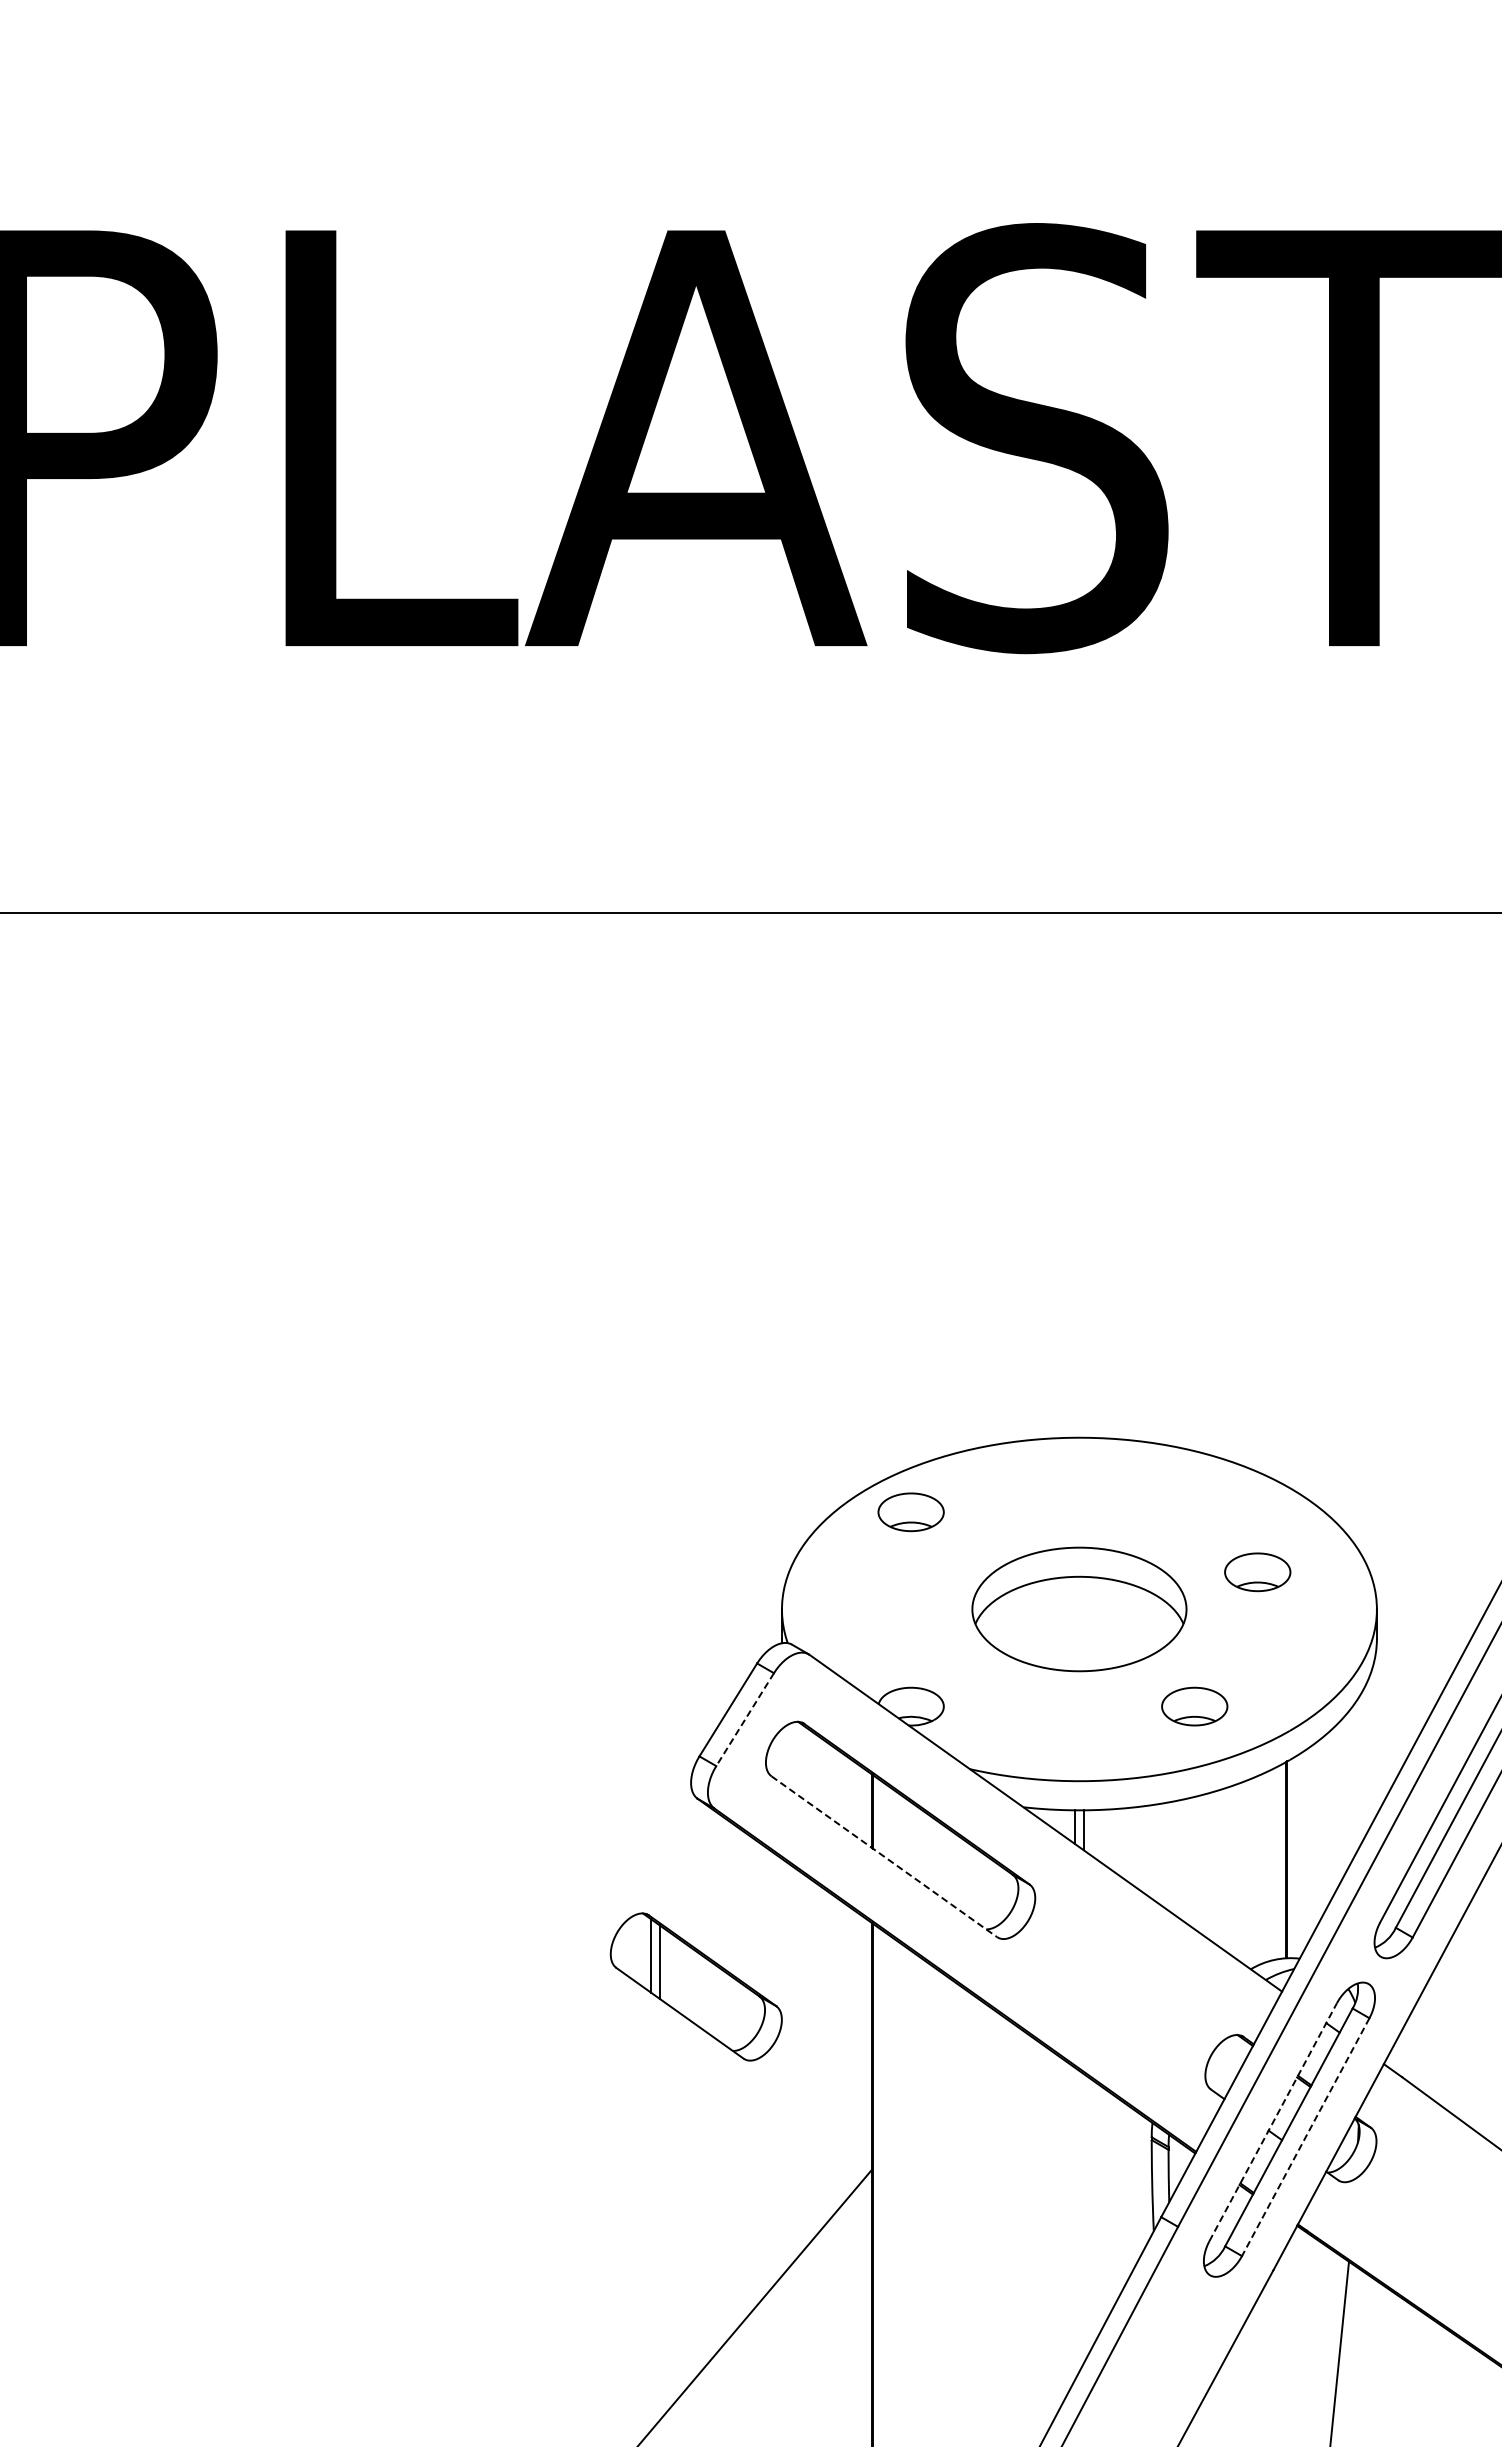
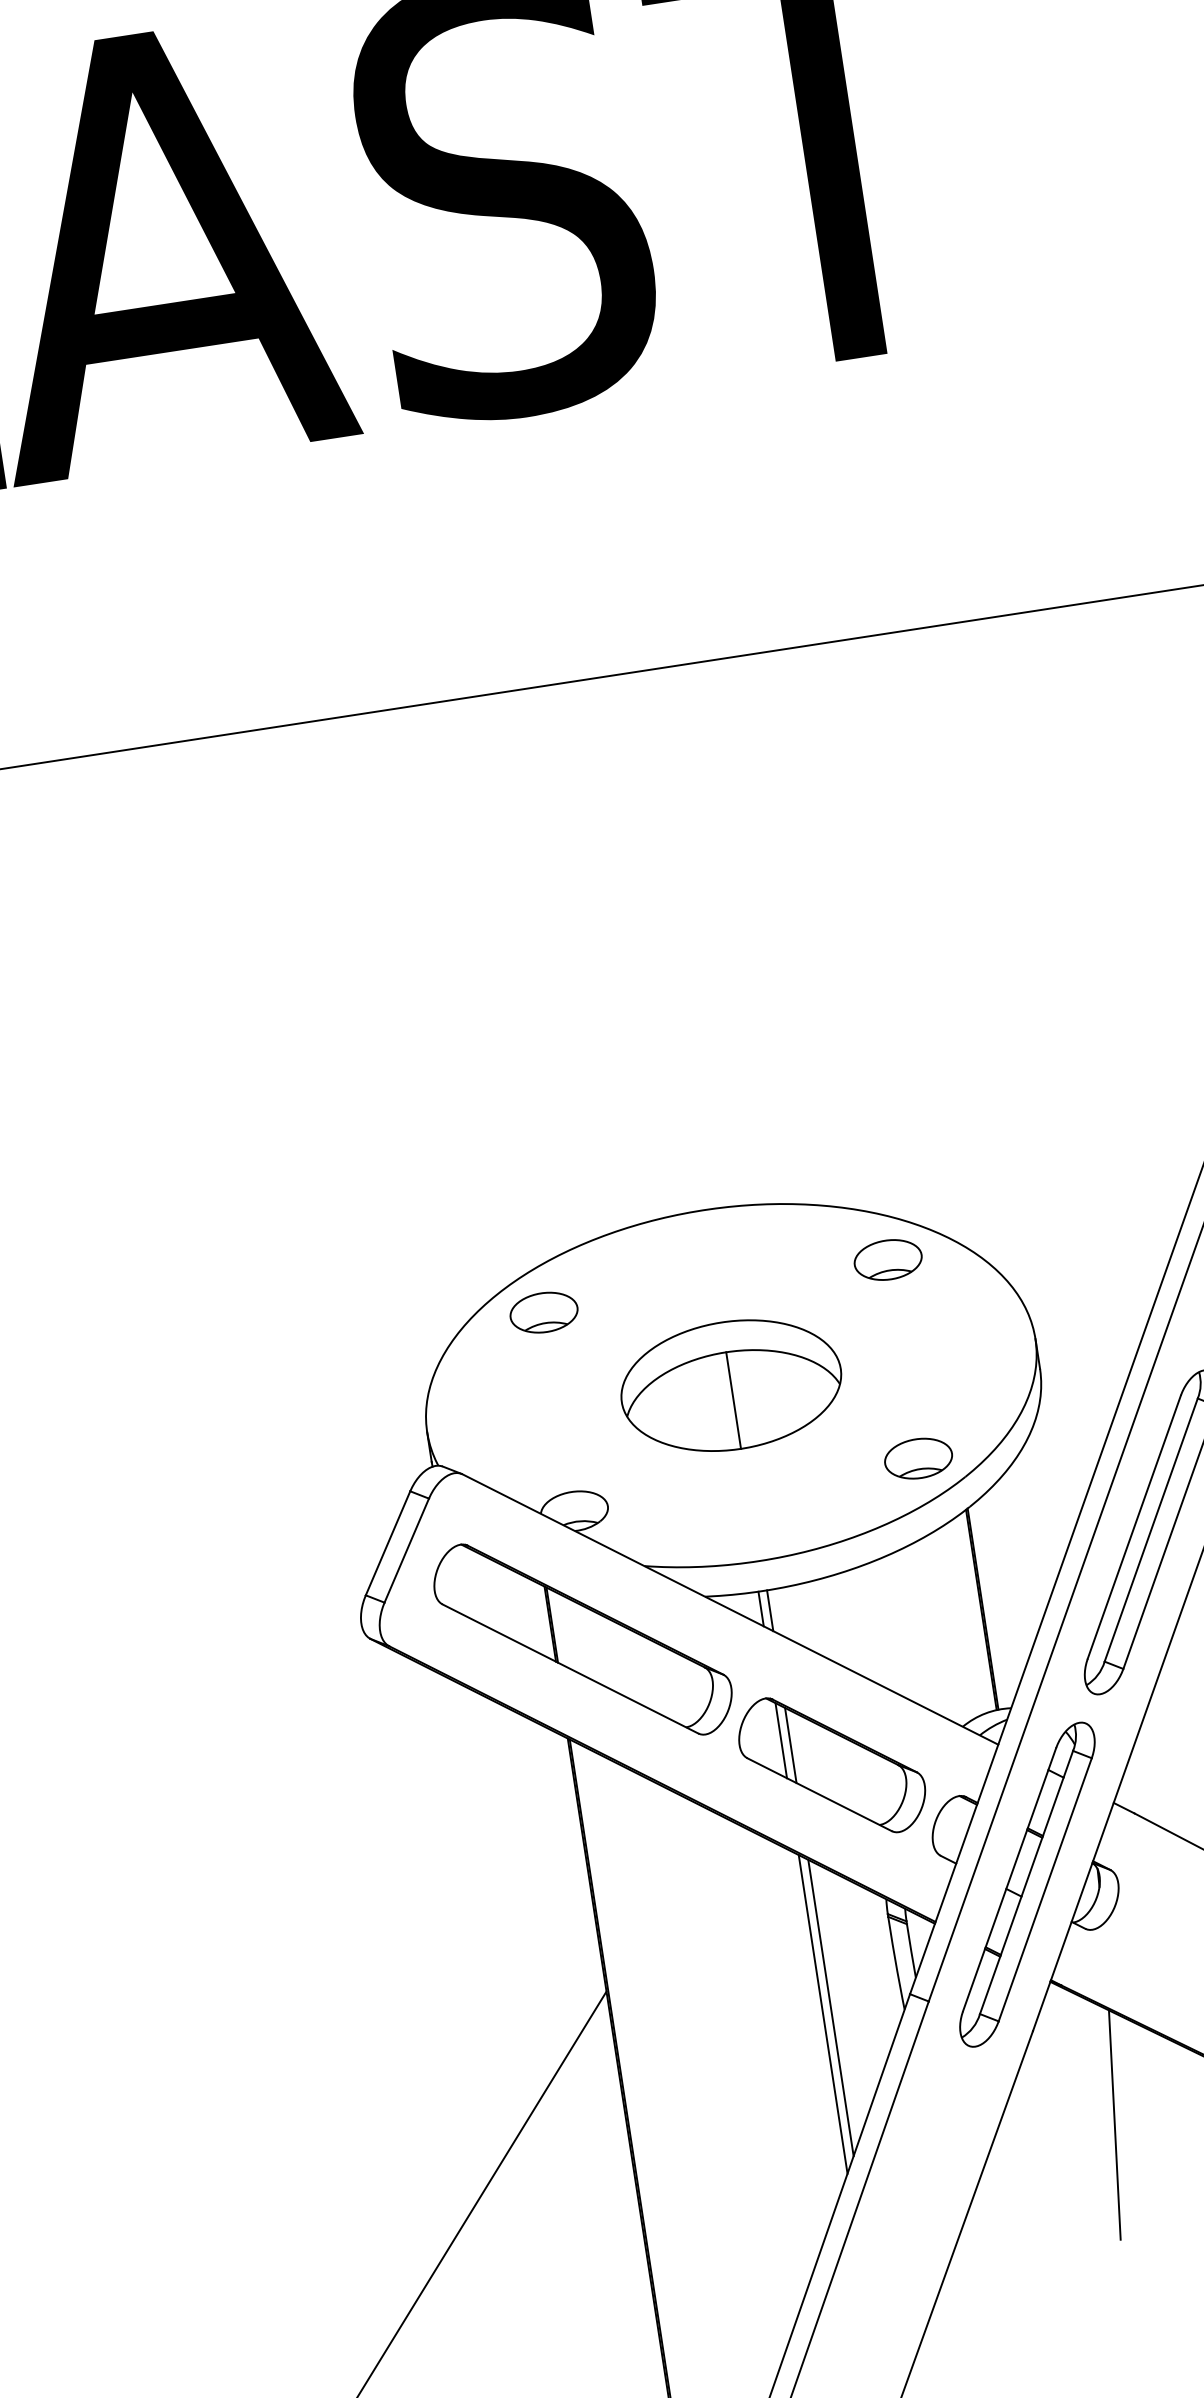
part: (1257, 1572) -> (887, 1260), moved
line: (1079, 1623) -> (733, 1400), added
part: (1194, 1706) -> (918, 1458), moved
line: (745, 1719) -> (407, 1550), dashed -> solid
line: (884, 1856) -> (570, 1668), dashed -> solid
part: (695, 1986) -> (831, 1764), moved
line: (1273, 2122) -> (1009, 1879), dashed -> solid
line: (1305, 2137) -> (1045, 1890), dashed -> solid
line: (1083, 2218) -> (830, 2007), added
line: (1075, 2223) -> (823, 2014), added

